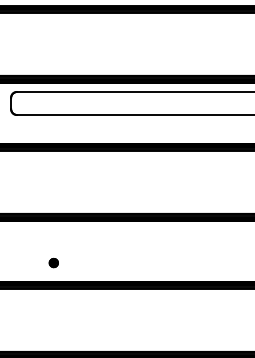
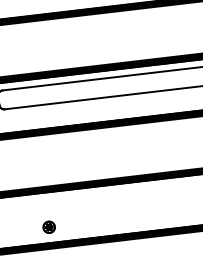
part: (53, 262) -> (48, 226), size x1.67

